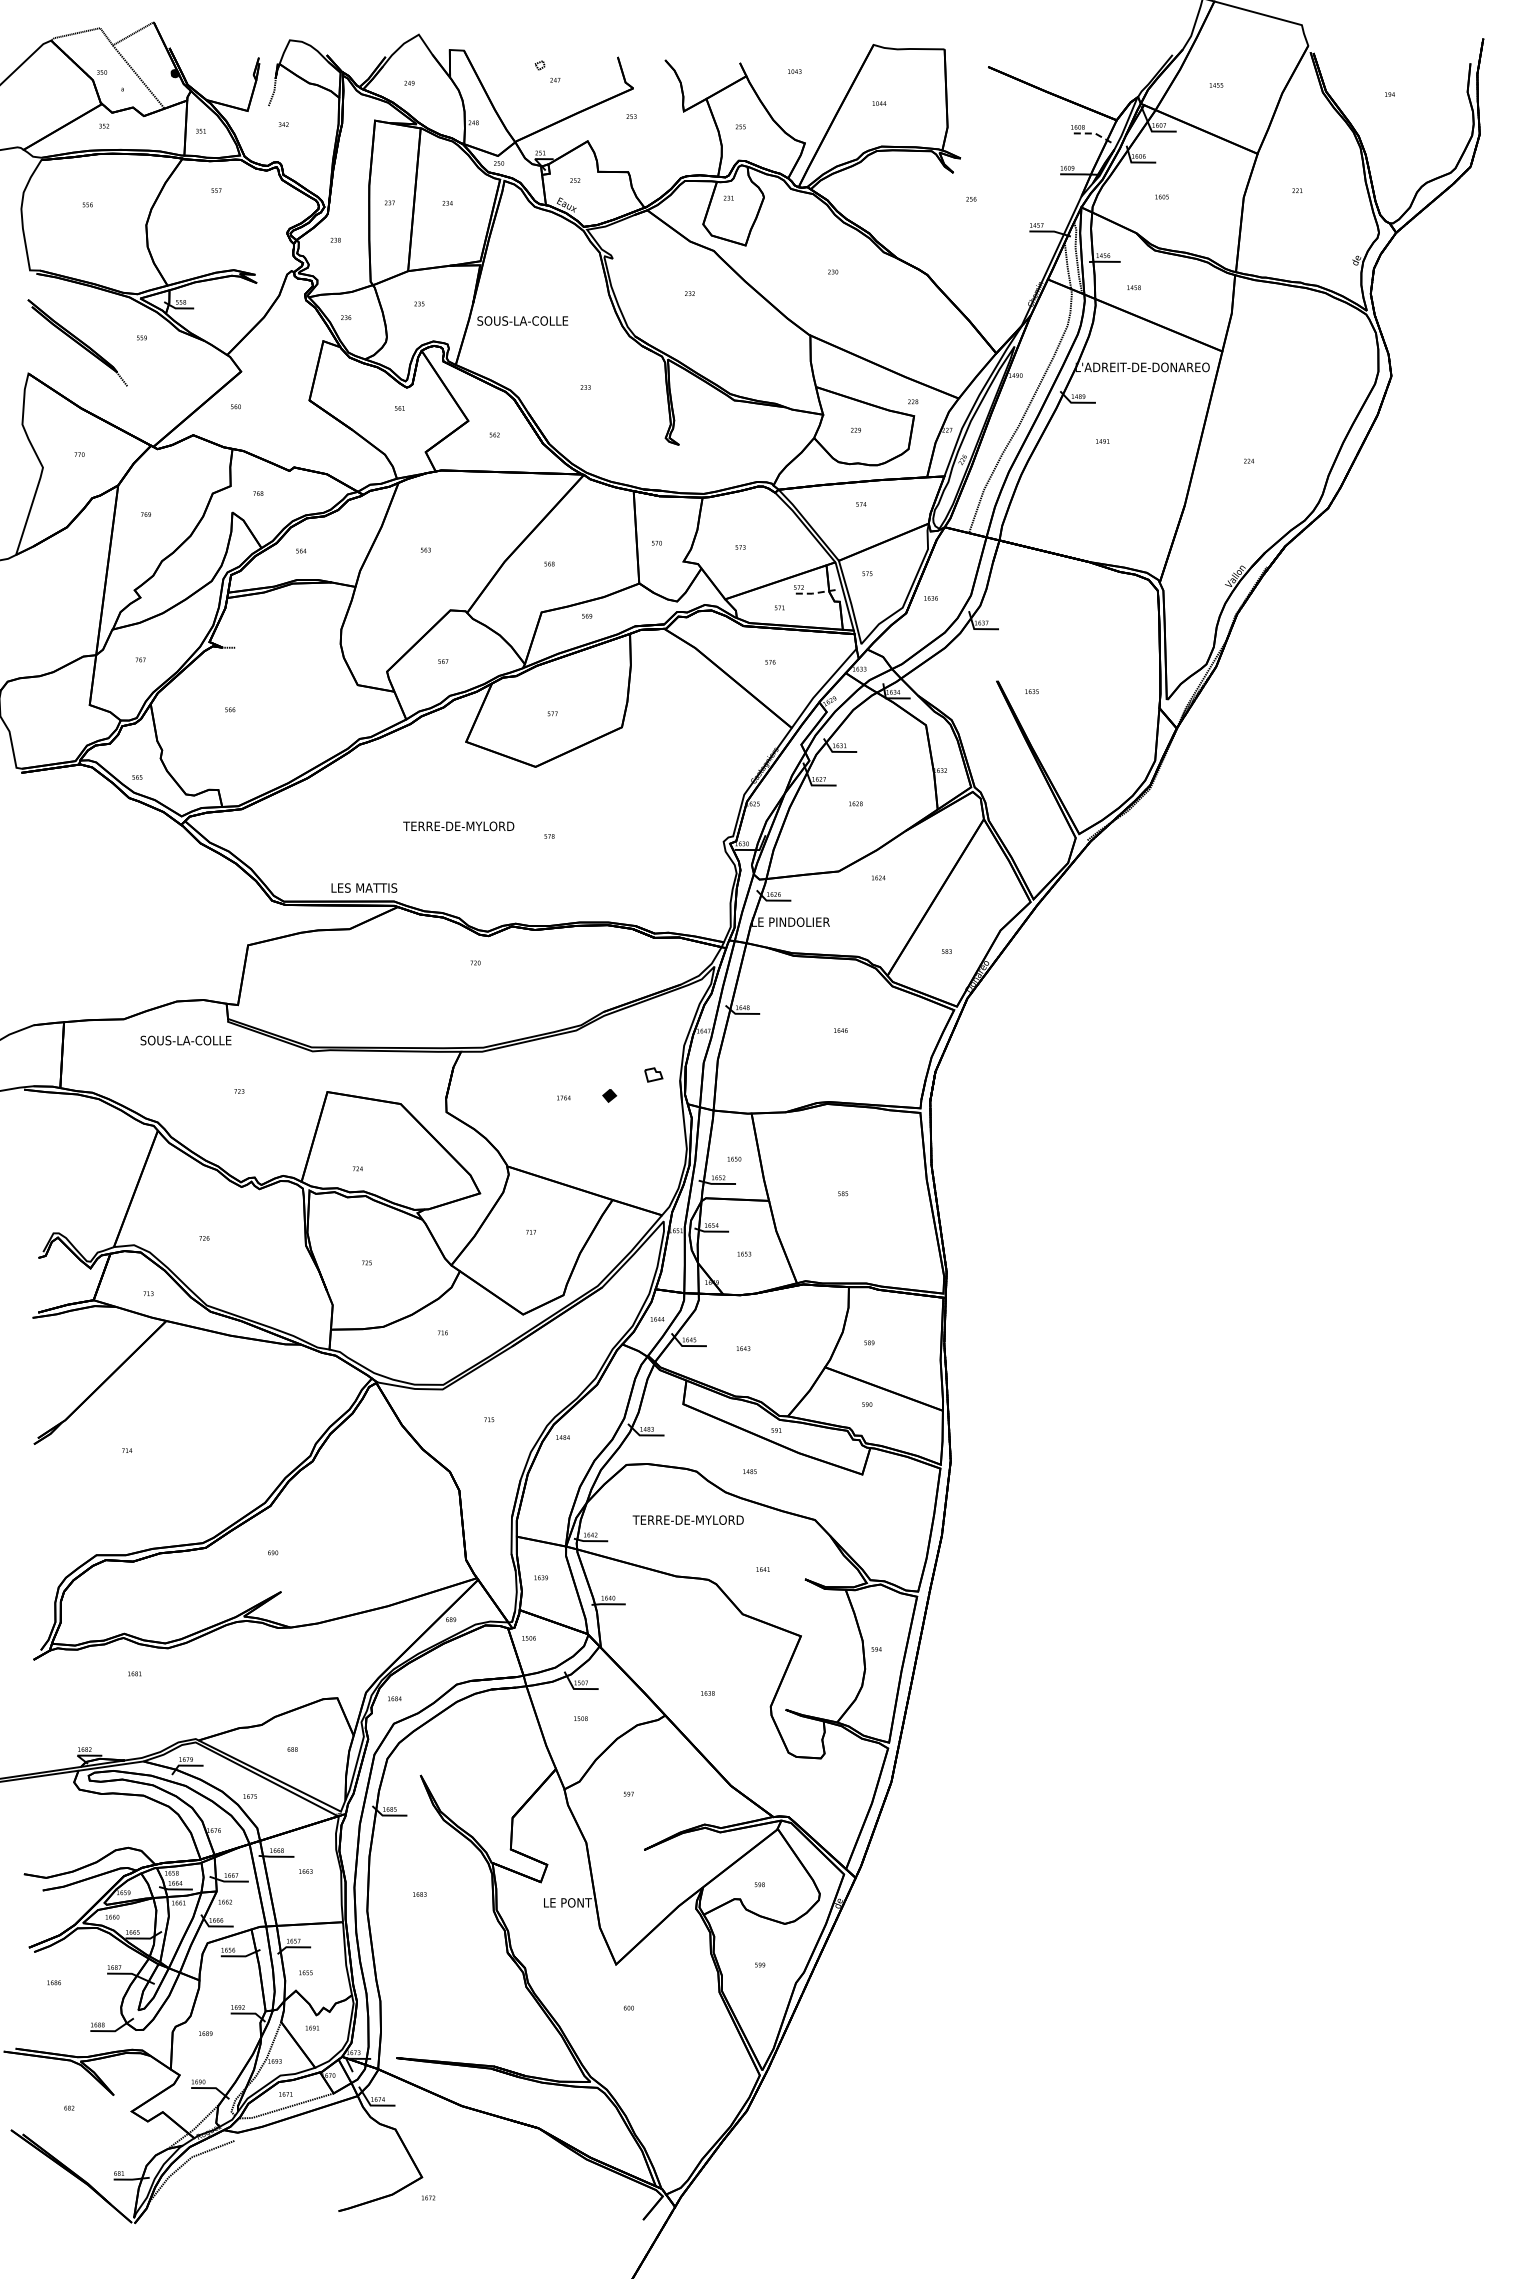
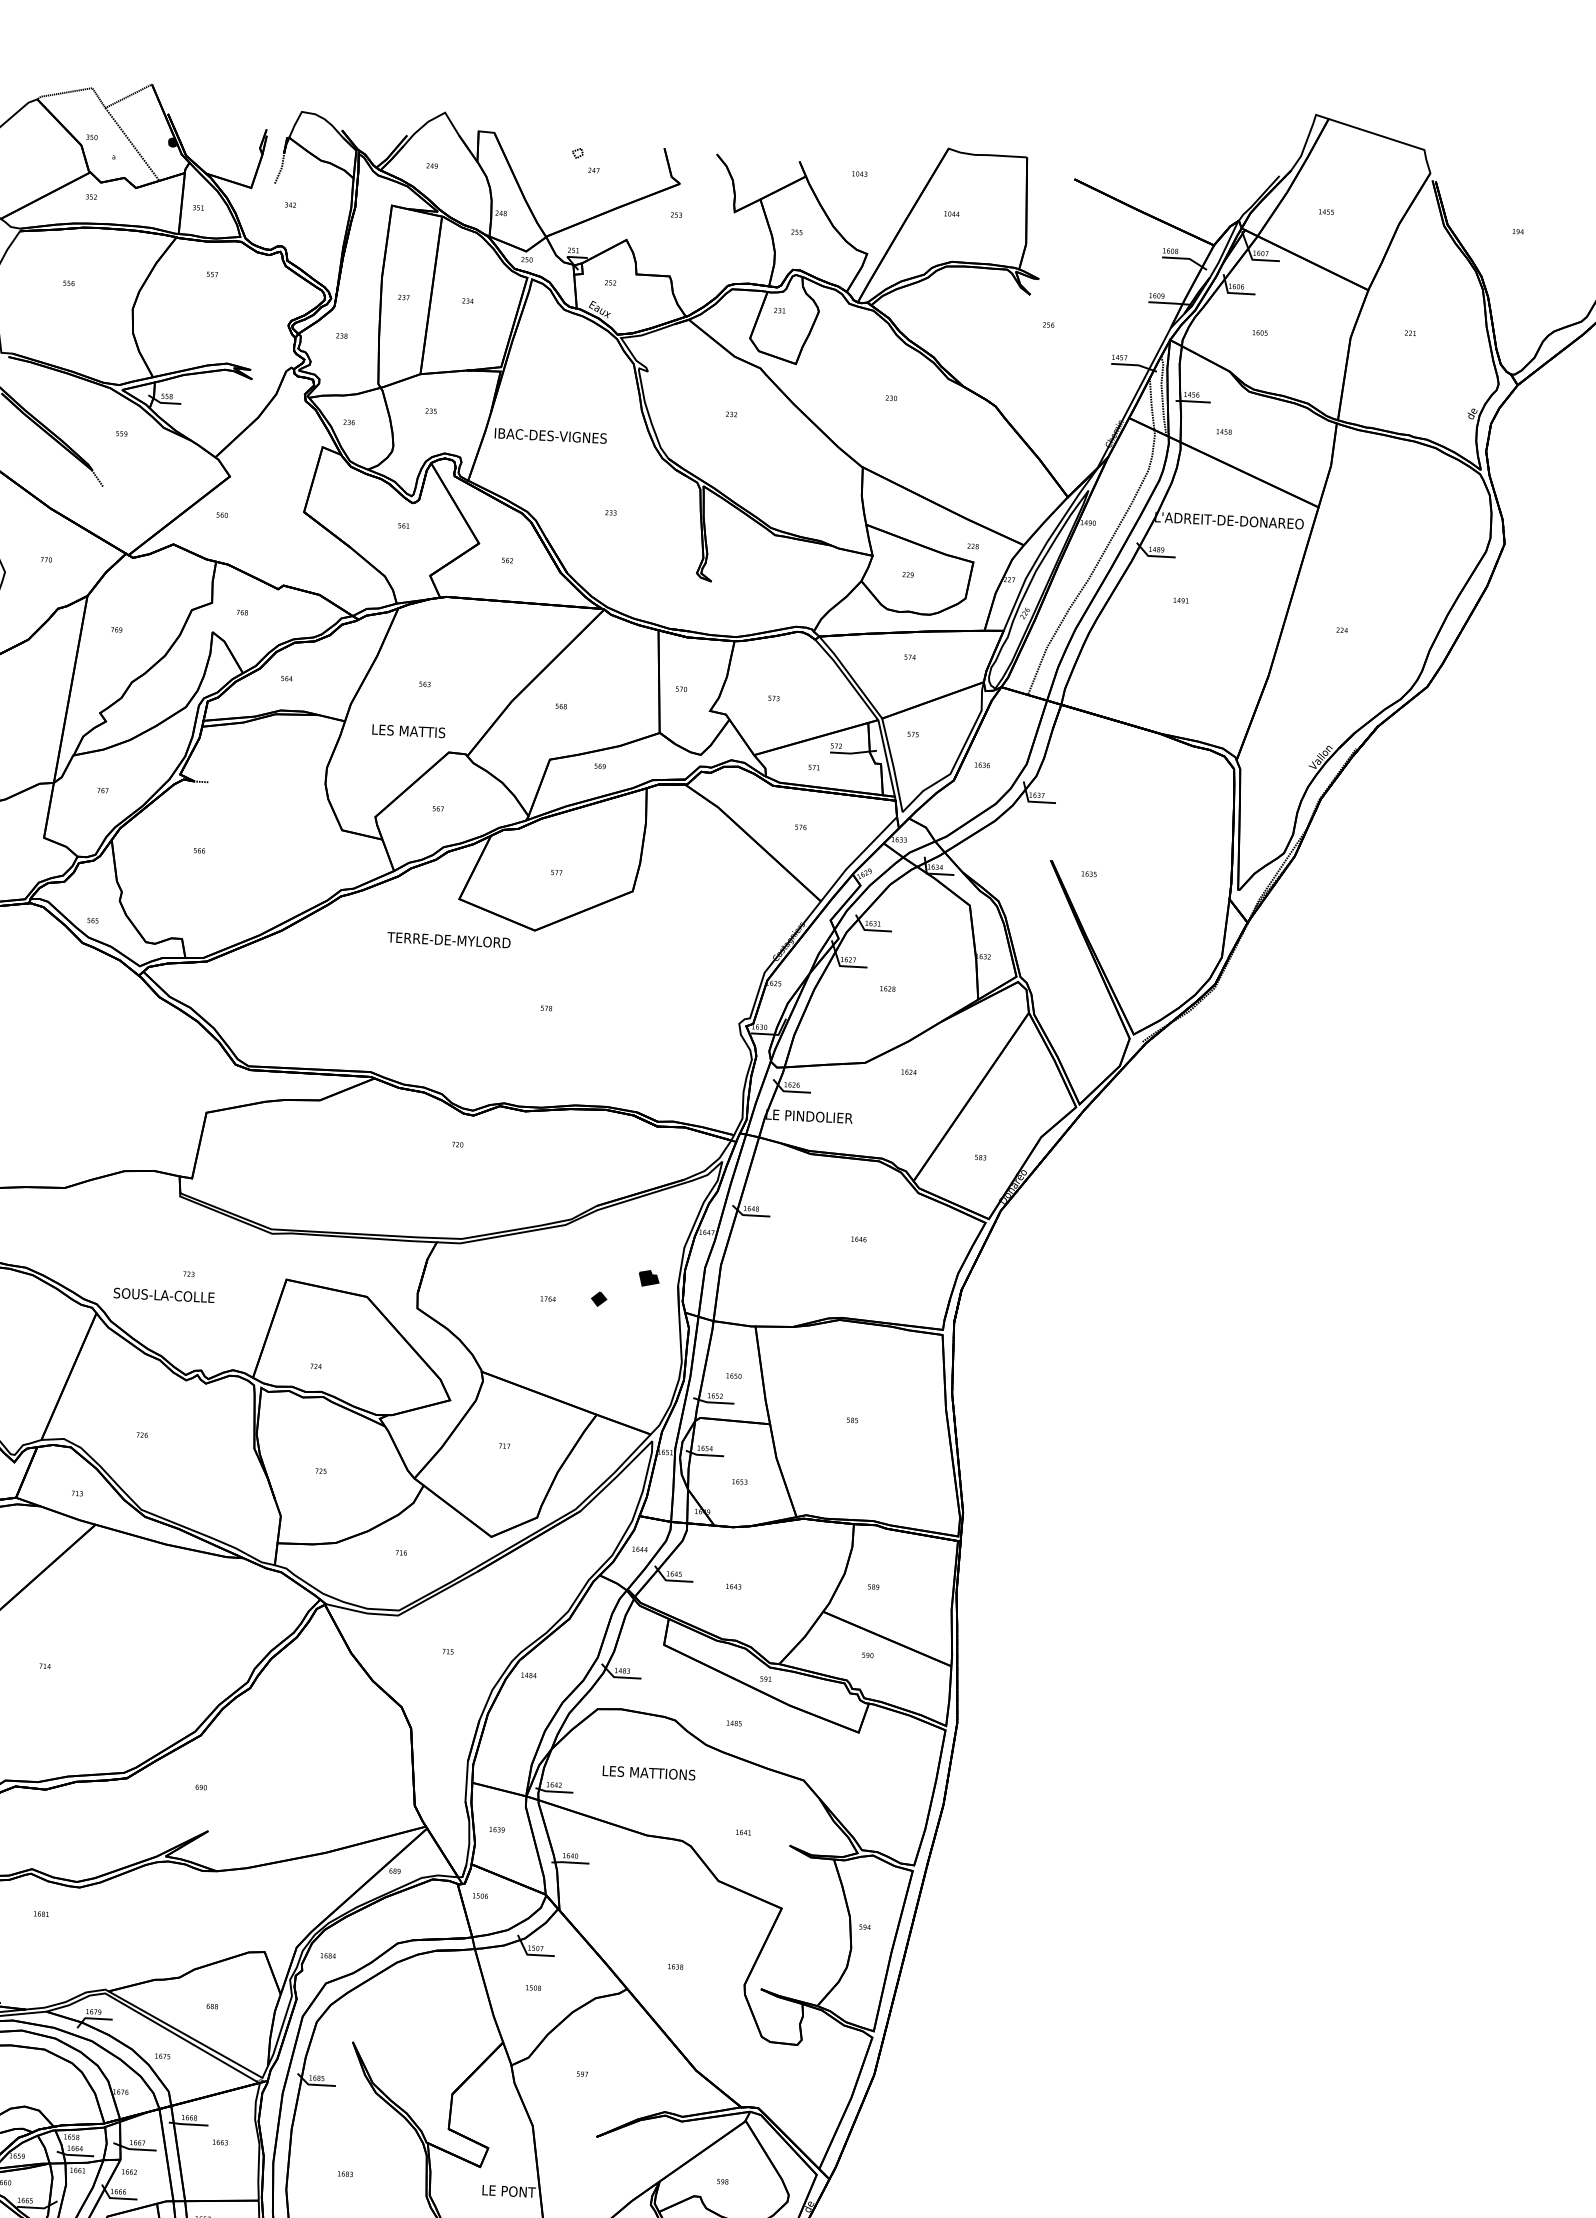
line: (1092, 133) -> (1186, 258), dashed -> solid
text: (527, 320) -> (550, 435), SOUS-LA-COLLE -> IBAC-DES-VIGNES
line: (814, 593) -> (853, 753), dashed -> solid
text: (458, 826) -> (448, 940), moved
text: (364, 887) -> (408, 730), moved
text: (185, 1040) -> (163, 1295), moved
fill: (653, 1074) -> (648, 1277), added
text: (687, 1519) -> (662, 1772), TERRE-DE-MYLORD -> LES MATTIONS

